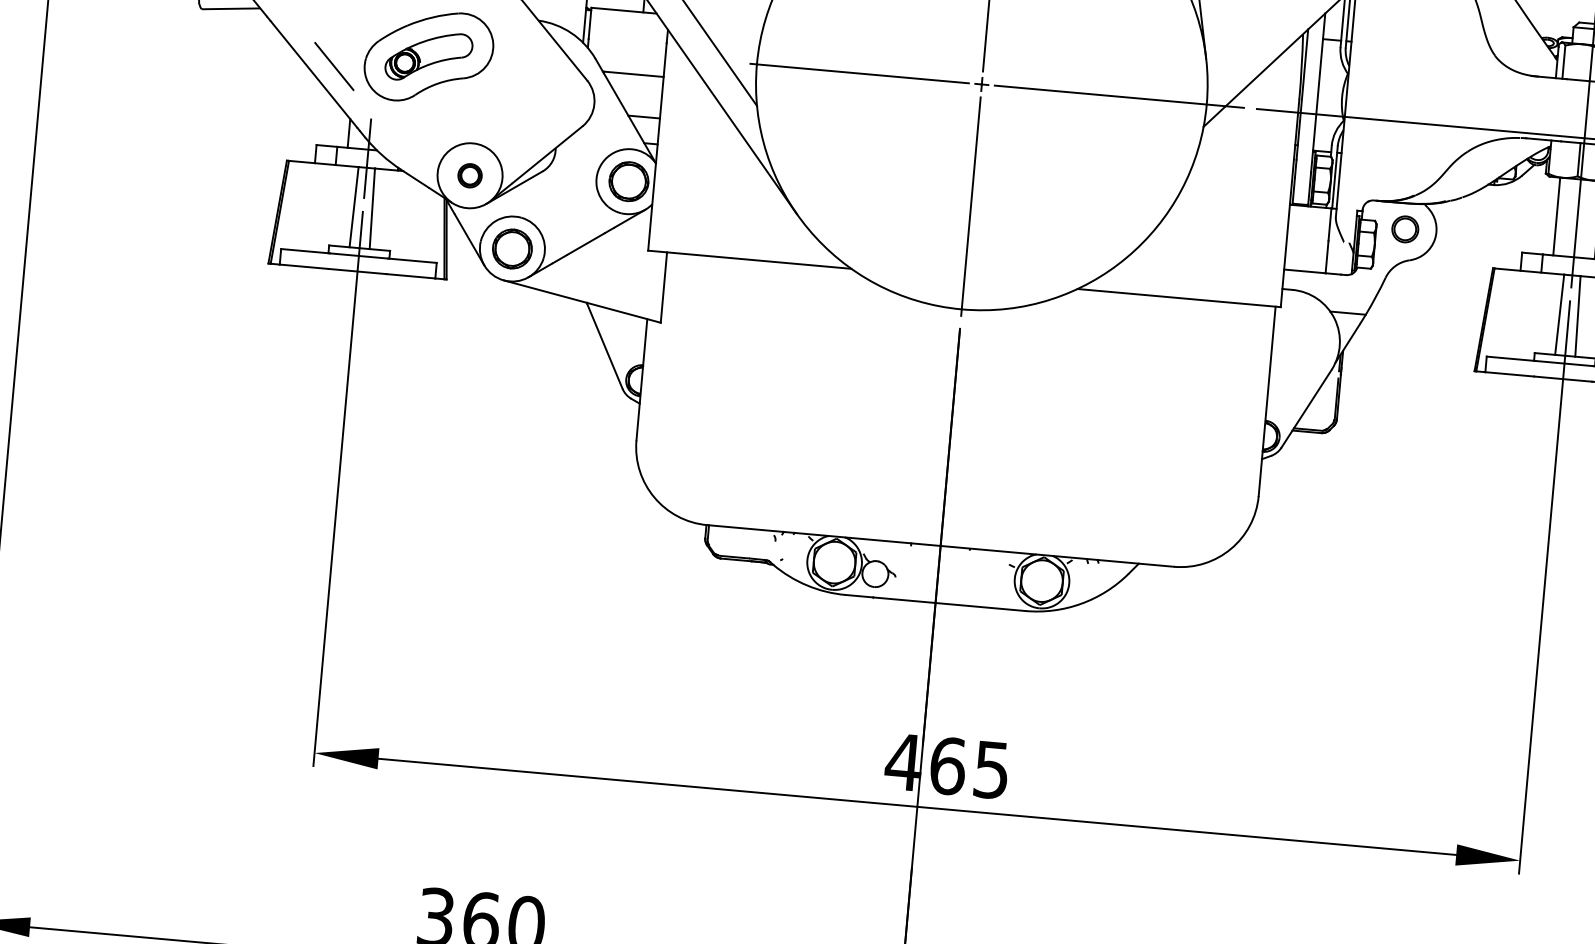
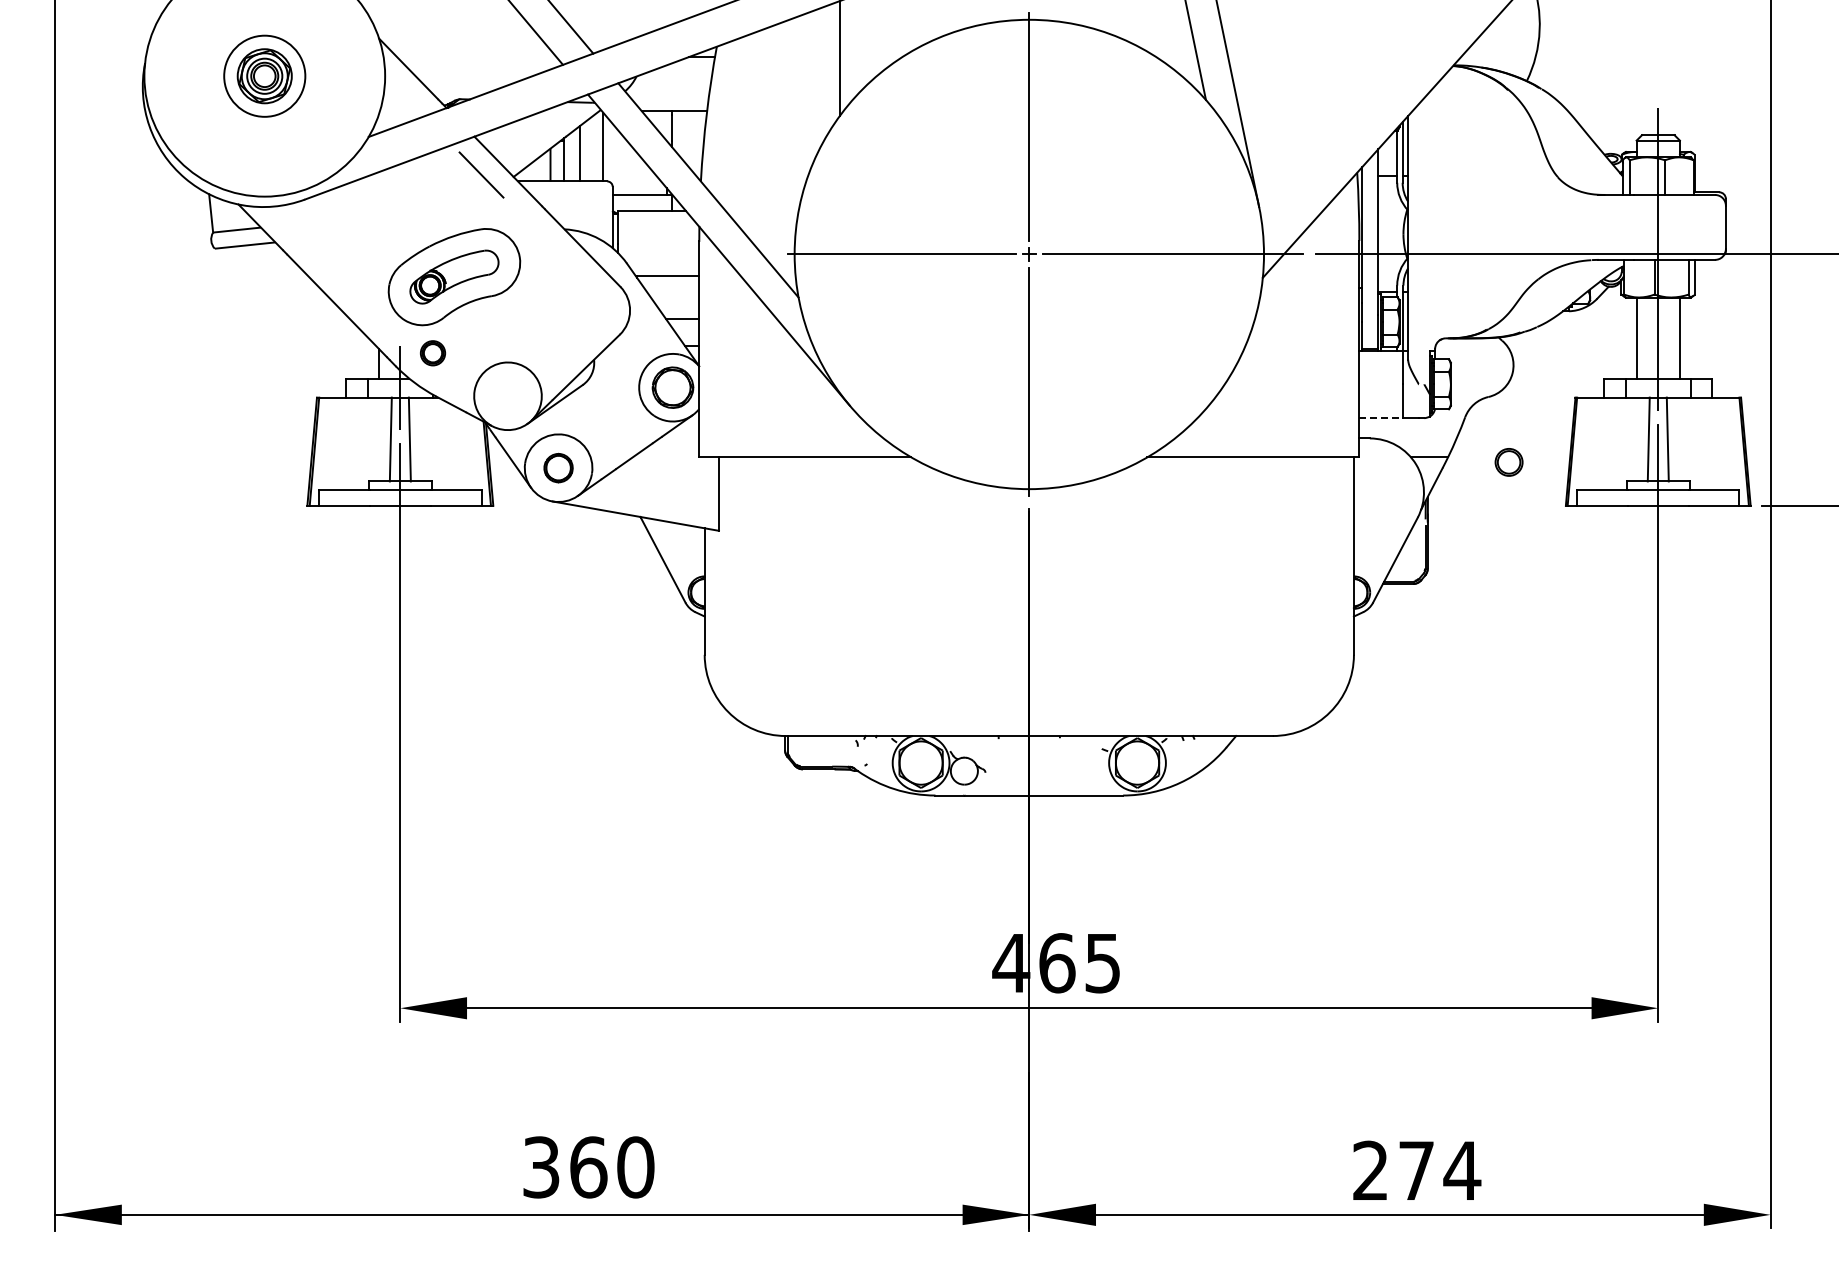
line: (334, 66) -> (357, 295), removed
part: (470, 176) -> (433, 353), moved
part: (1404, 229) -> (1508, 462), moved
part: (512, 248) -> (558, 467), size x0.7
line: (1305, 271) -> (1381, 418), solid -> dashed

